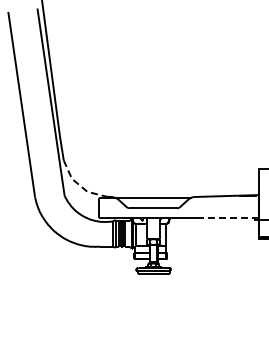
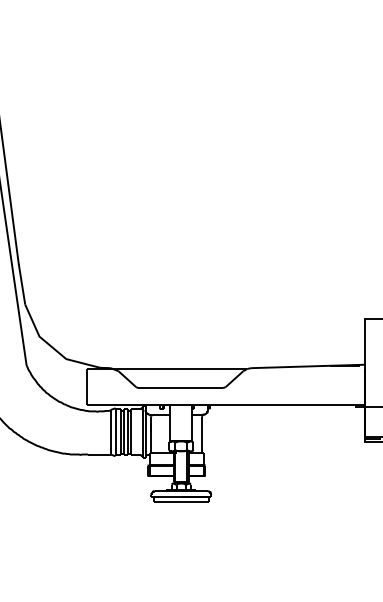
line: (80, 185) -> (54, 348), dashed -> solid
line: (230, 218) -> (314, 405), dashed -> solid

